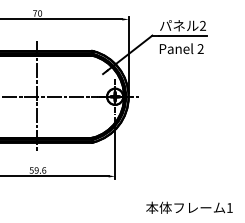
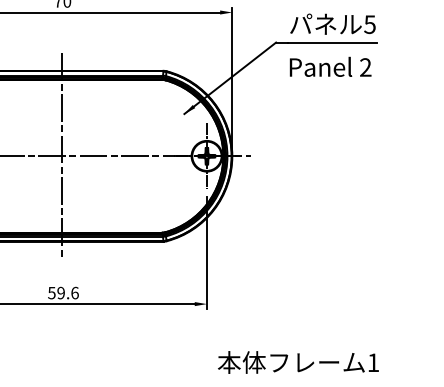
text: (202, 25) -> (369, 23), 2 -> 5
text: (189, 207) -> (298, 361), moved

